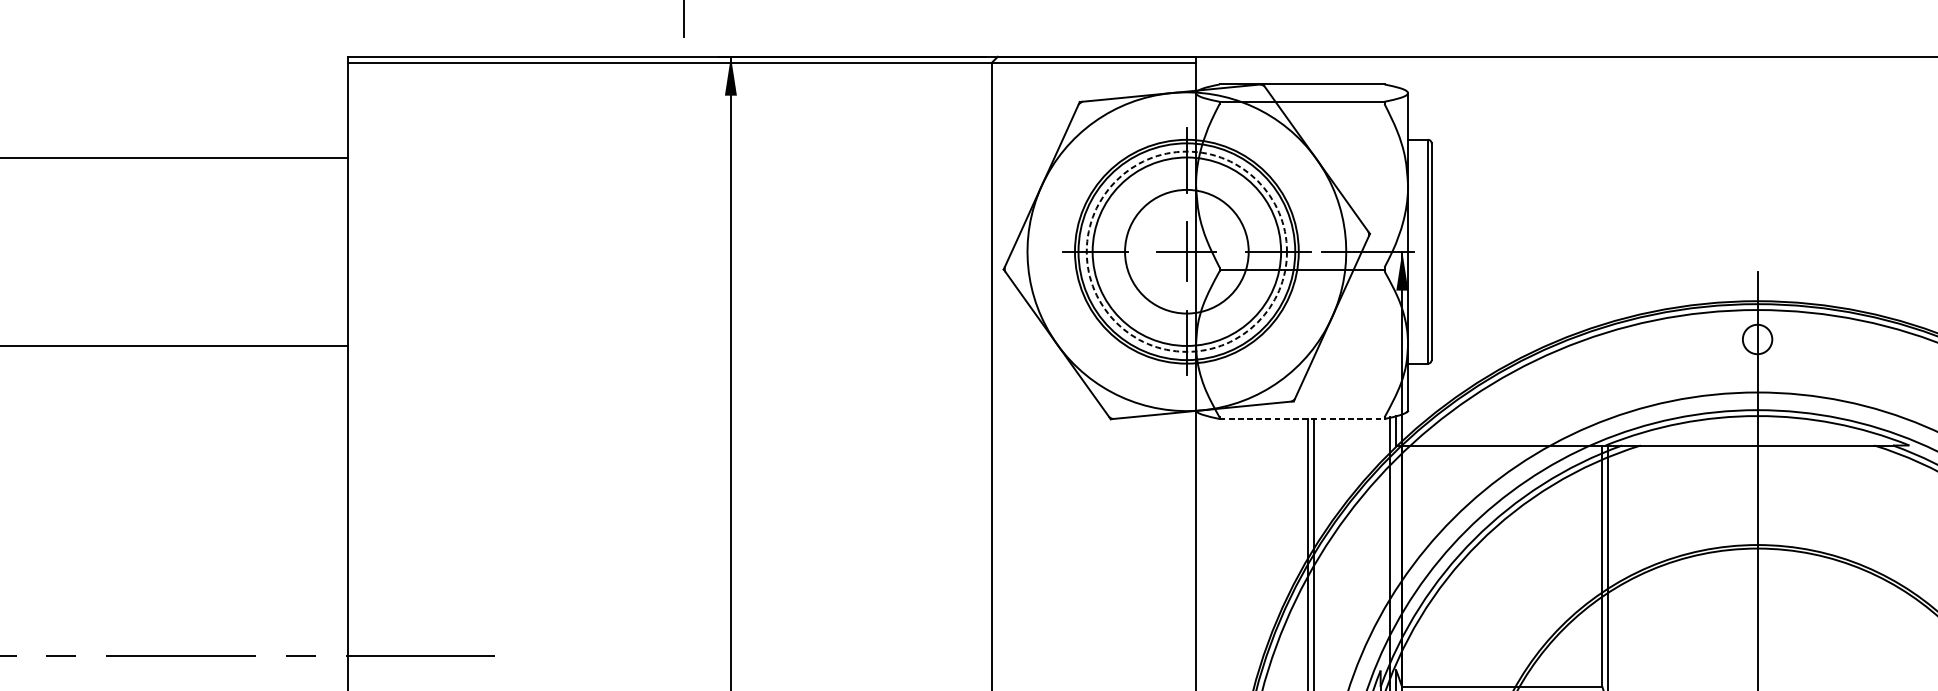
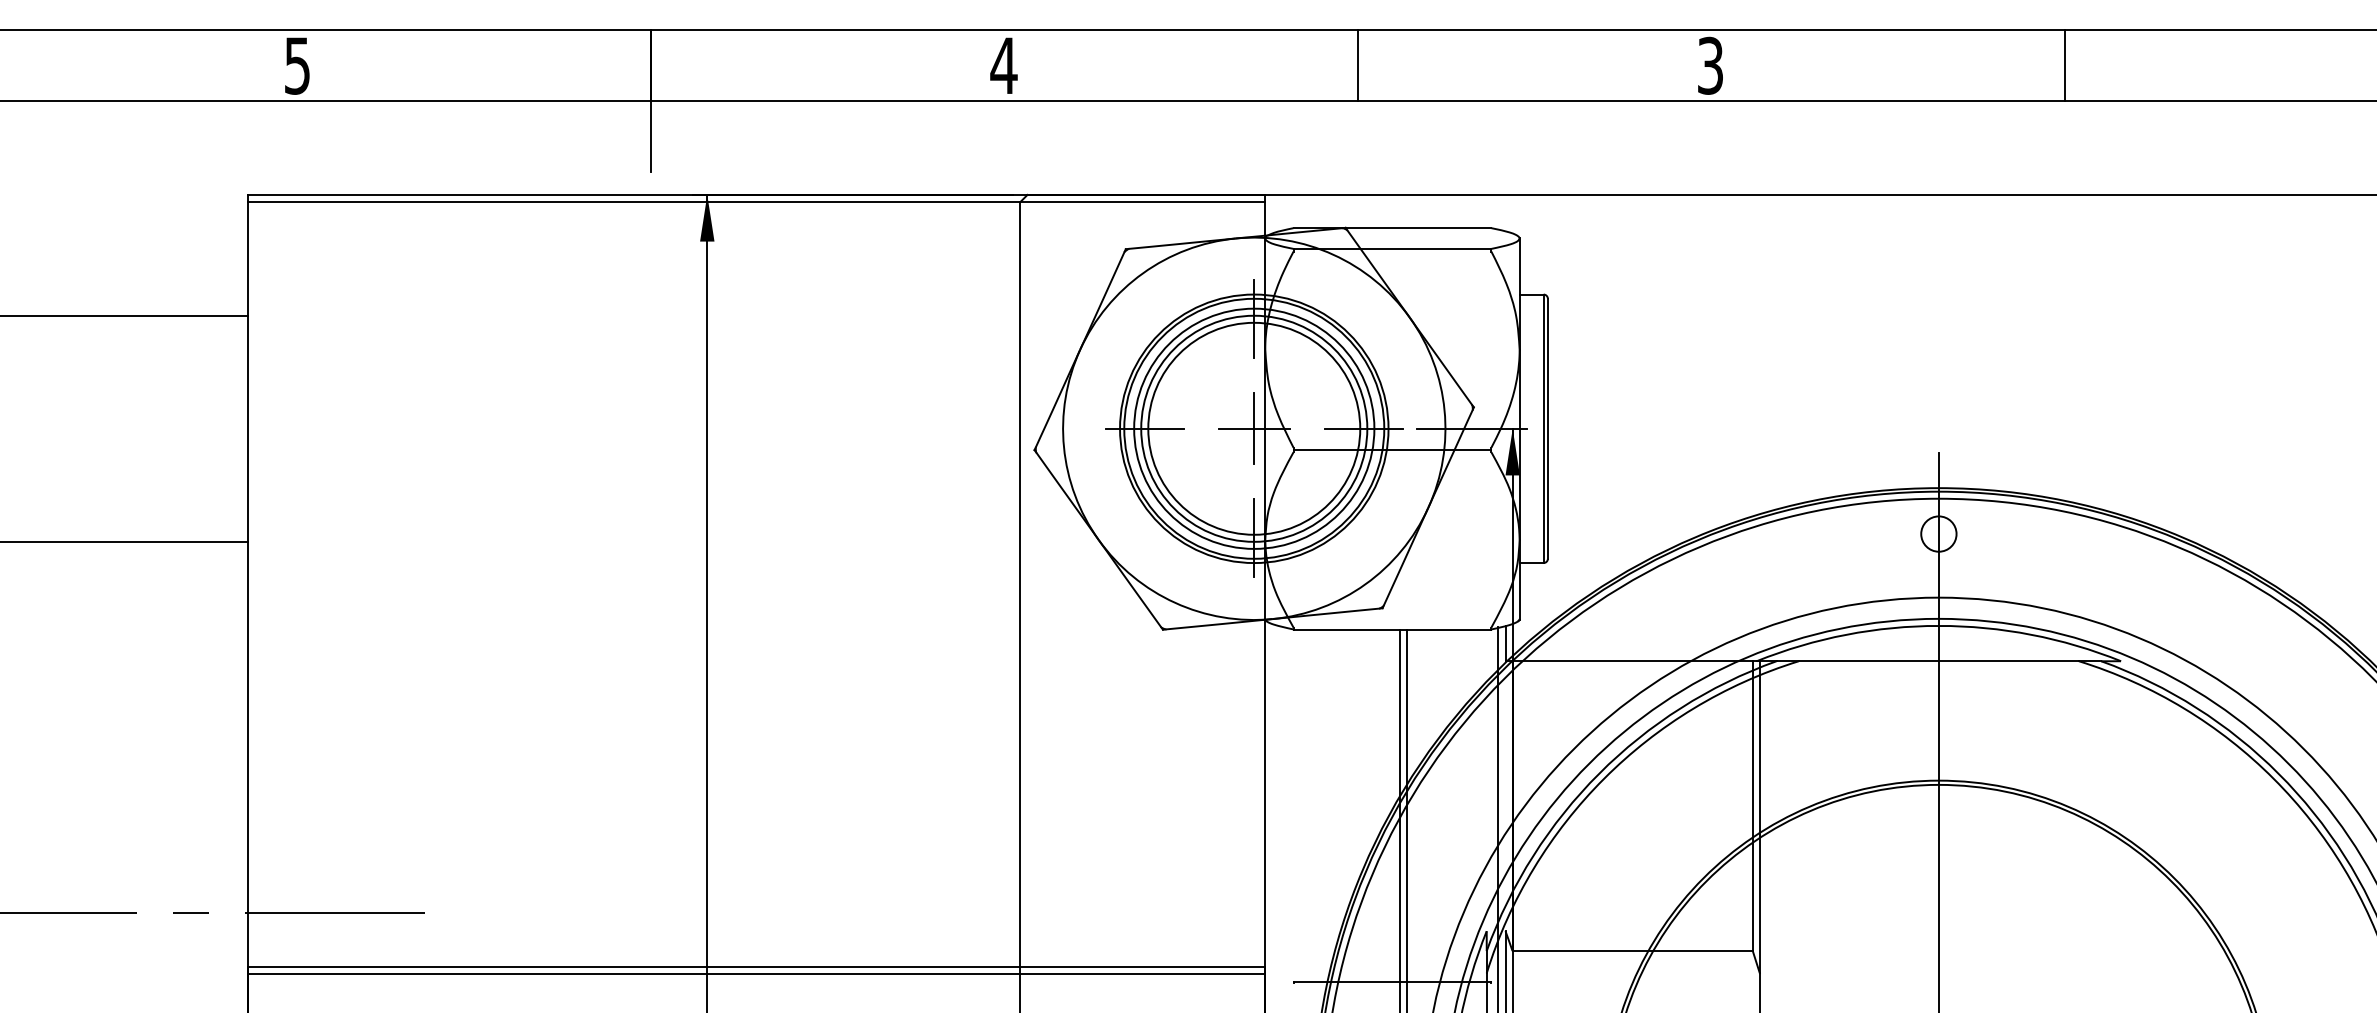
circle: (1187, 251) -> (1254, 428), dashed -> solid
circle: (1187, 251) -> (1254, 428), size x1.43
line: (1302, 419) -> (1392, 629), dashed -> solid

